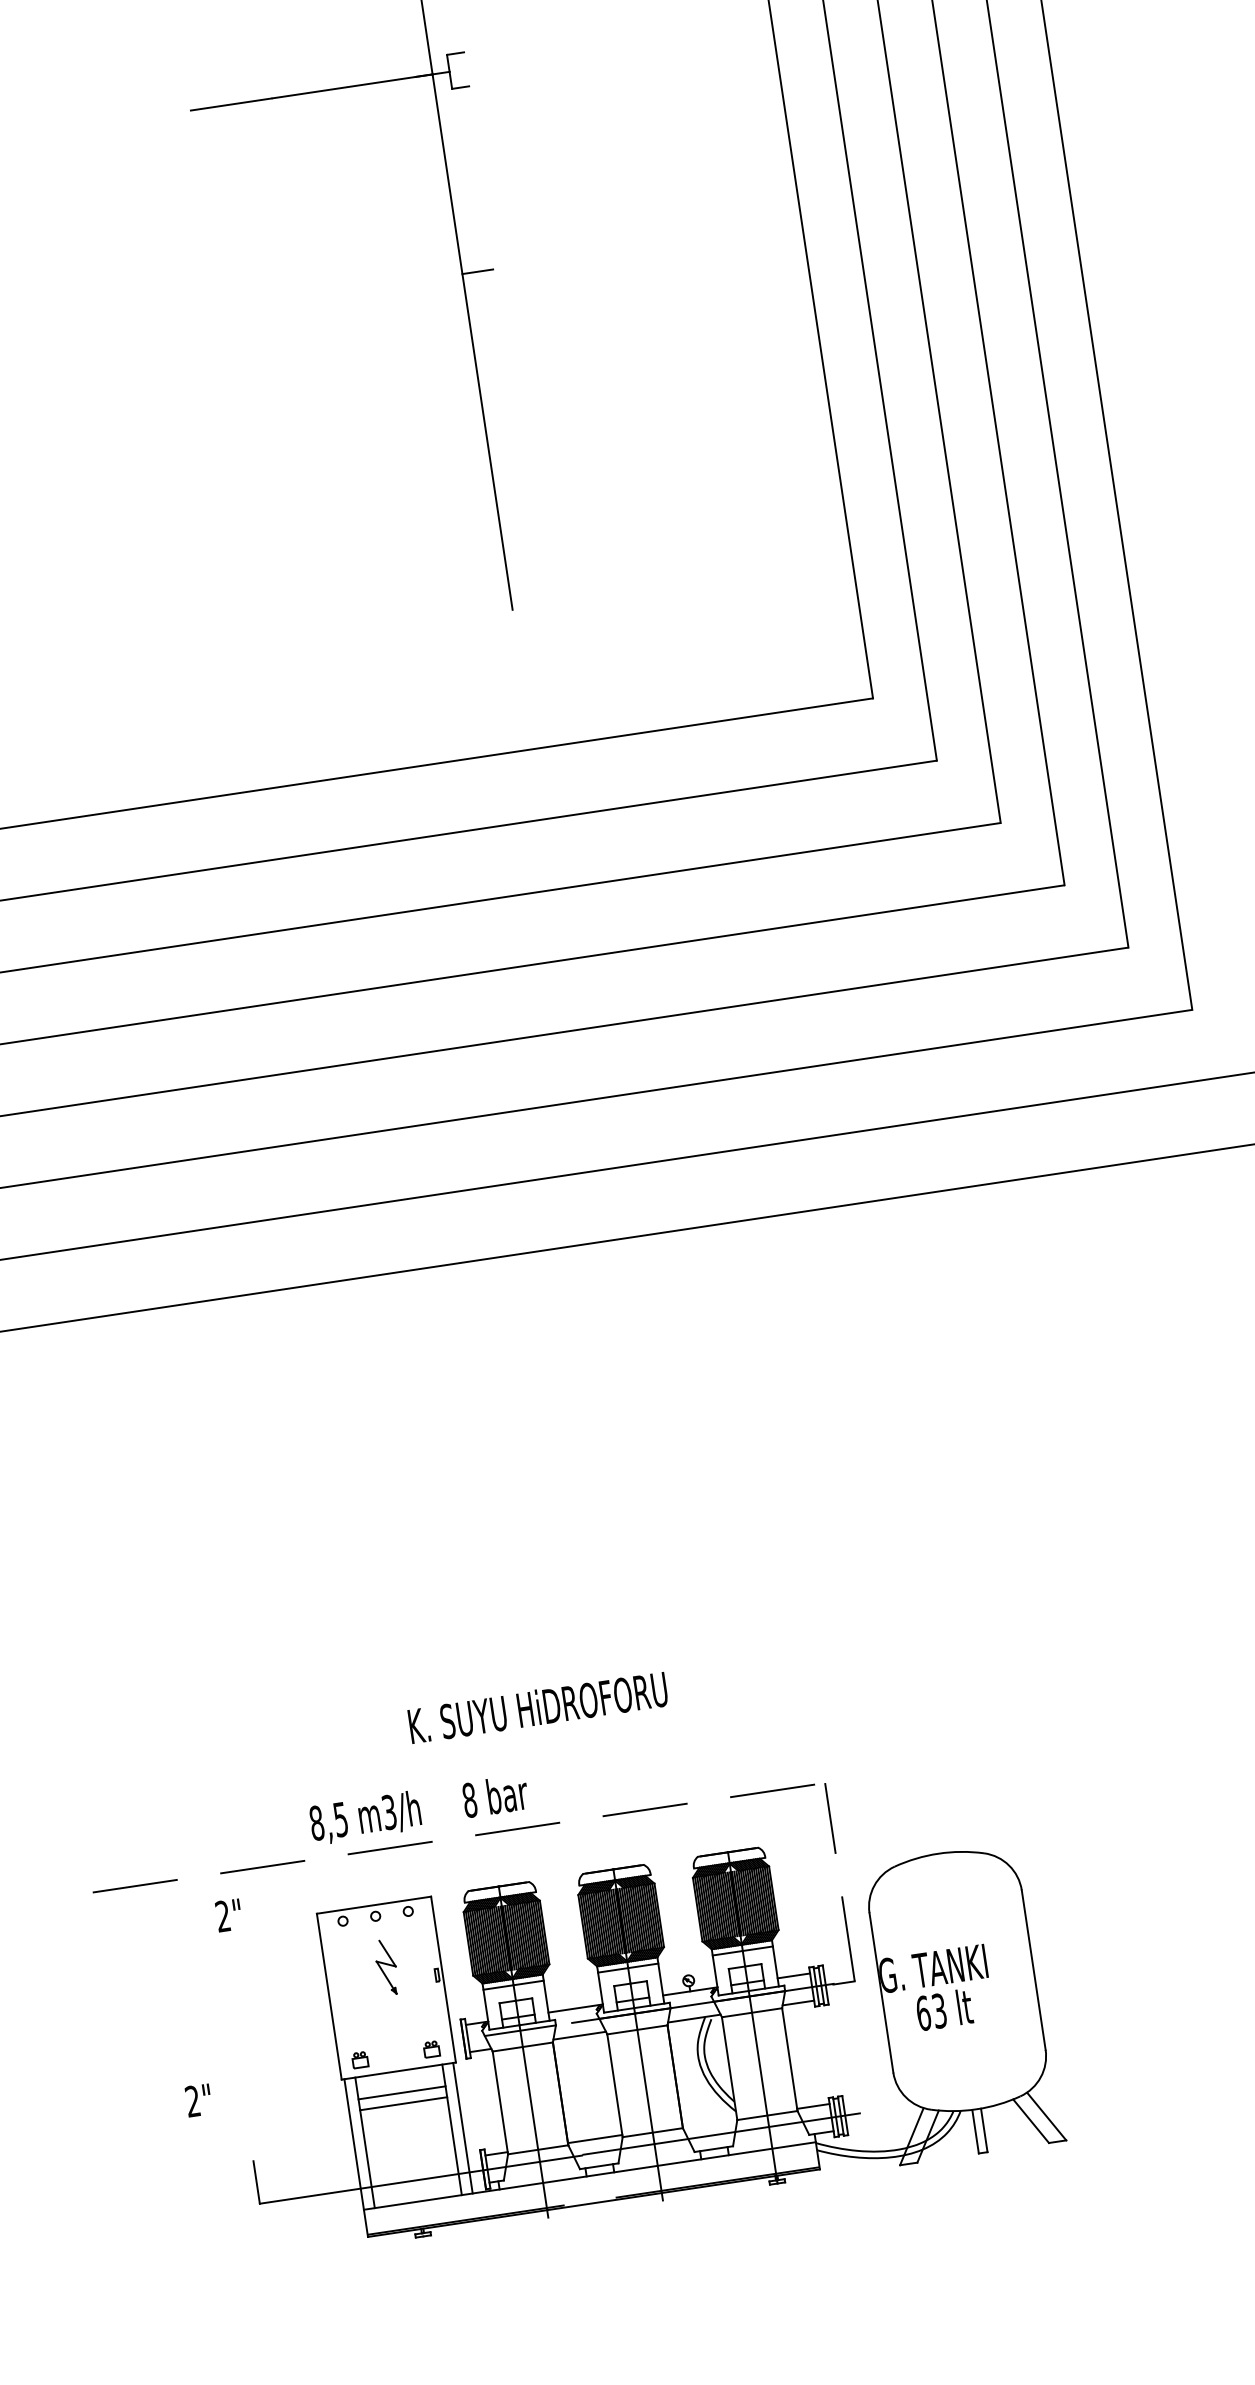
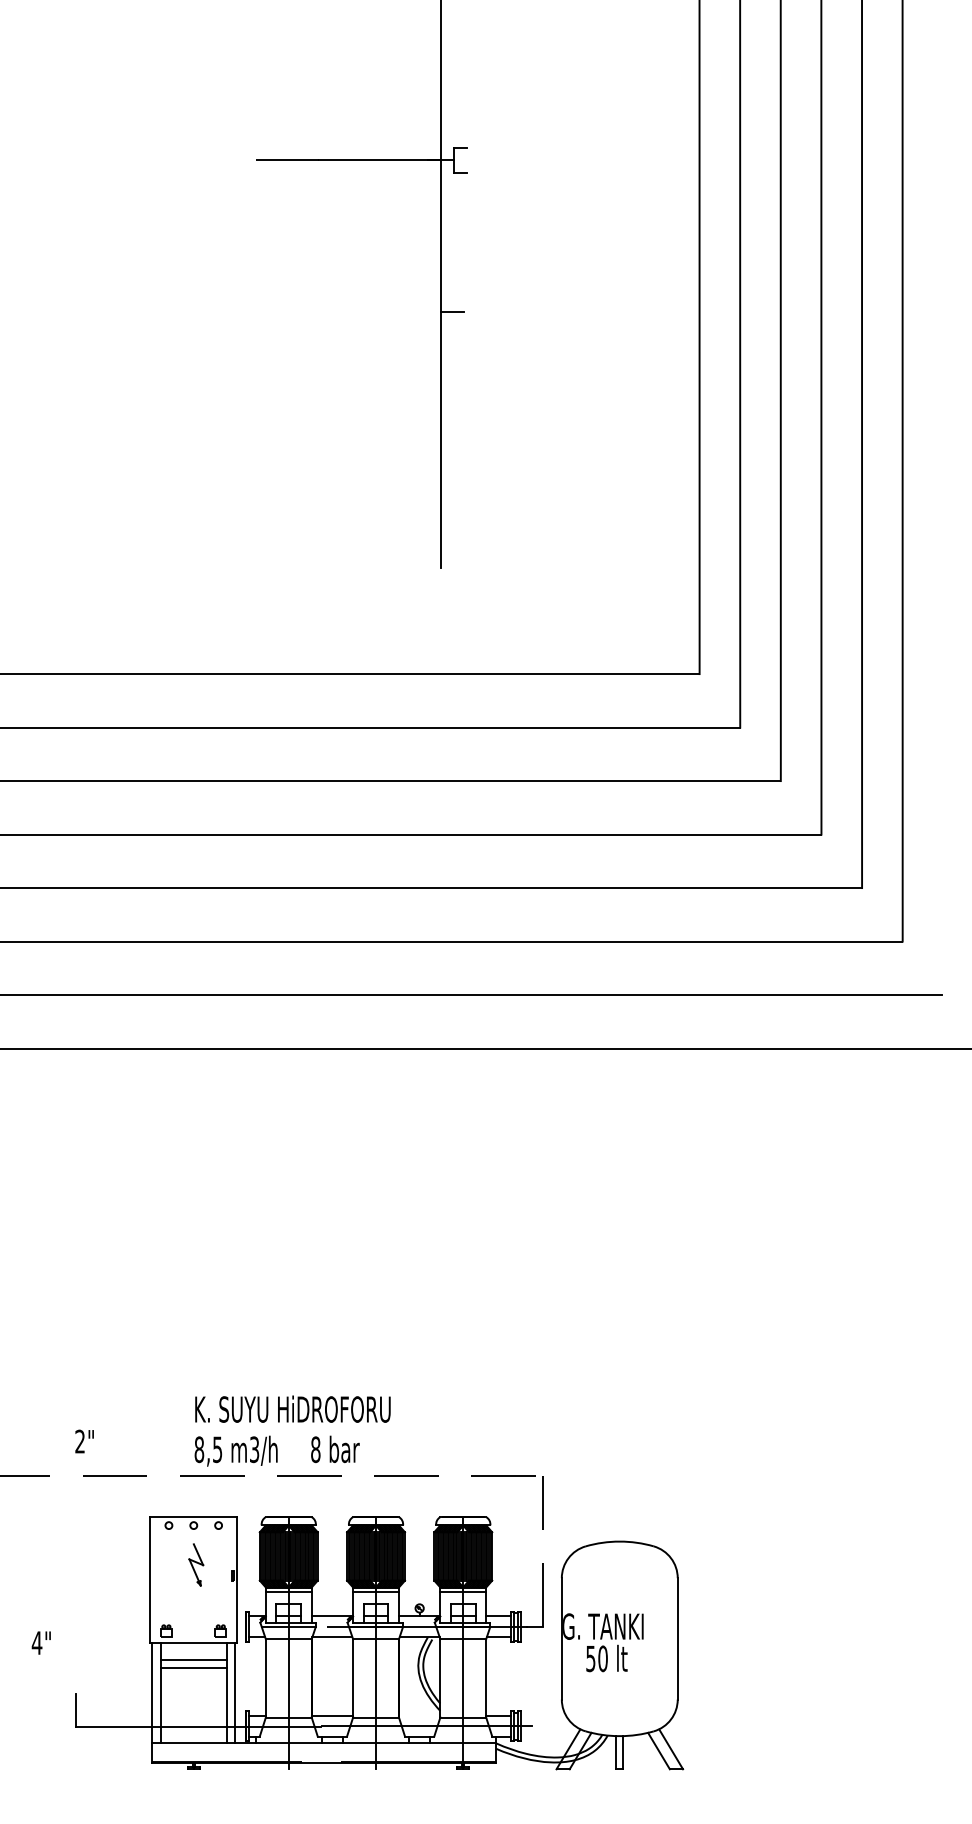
text: (537, 1706) -> (292, 1408), moved
text: (418, 1809) -> (276, 1450), moved
text: (228, 1915) -> (84, 1441), moved
text: (930, 2011) -> (596, 1658), 63 -> 50
text: (192, 2100) -> (36, 1642), 2" -> 4"

